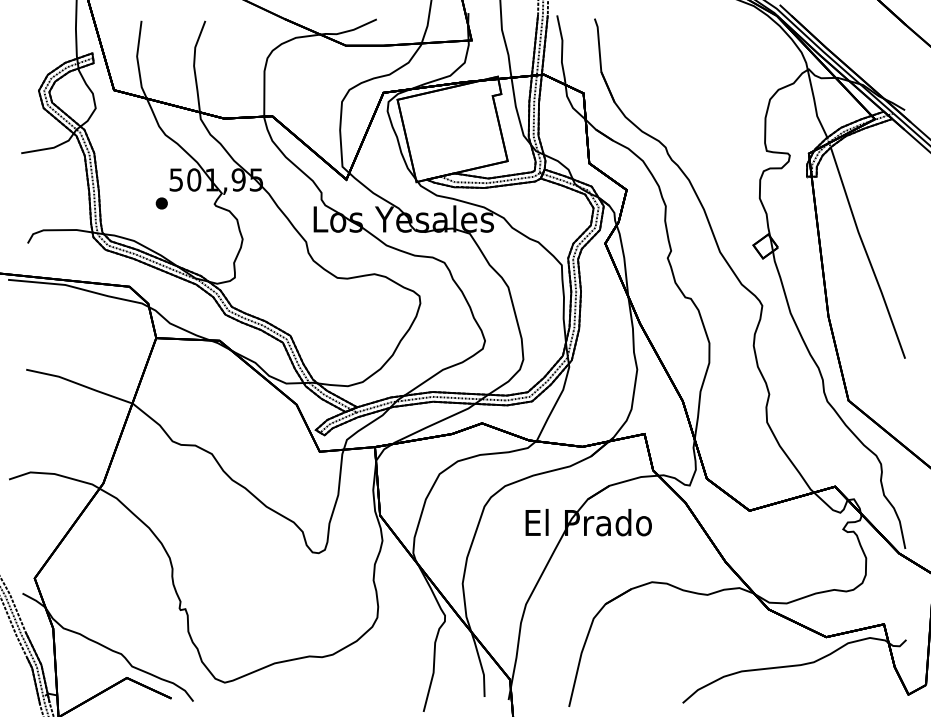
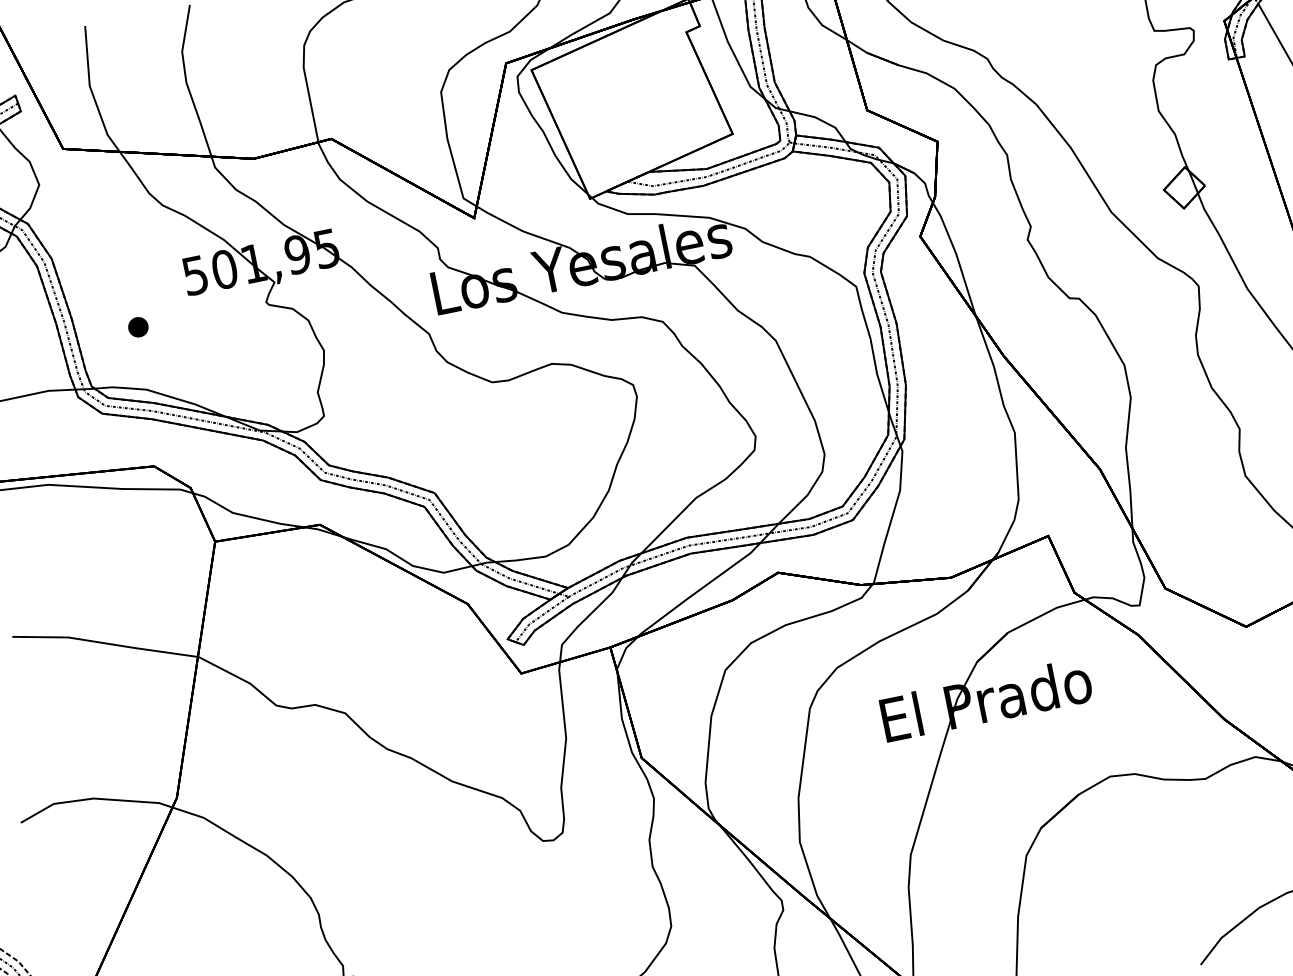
part: (161, 203) -> (137, 327), moved

